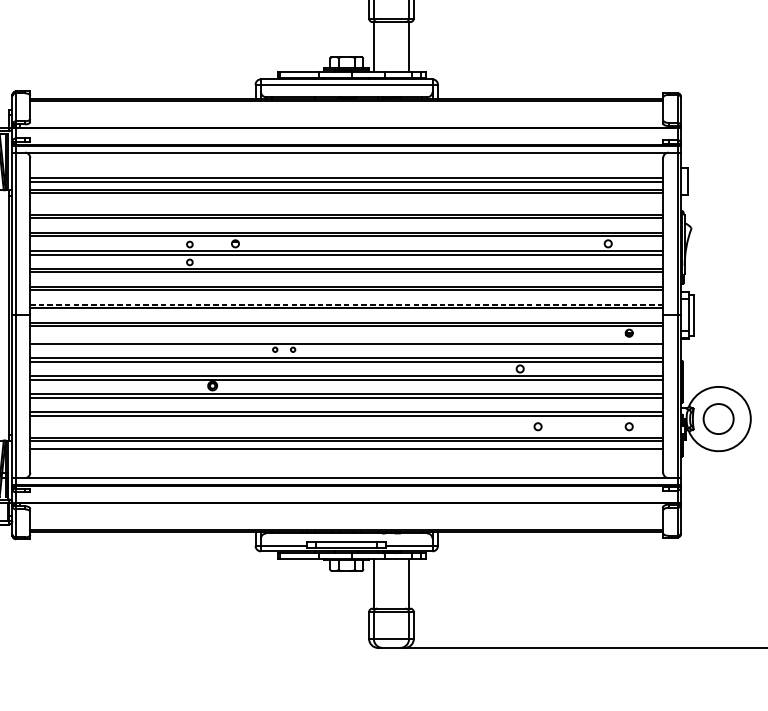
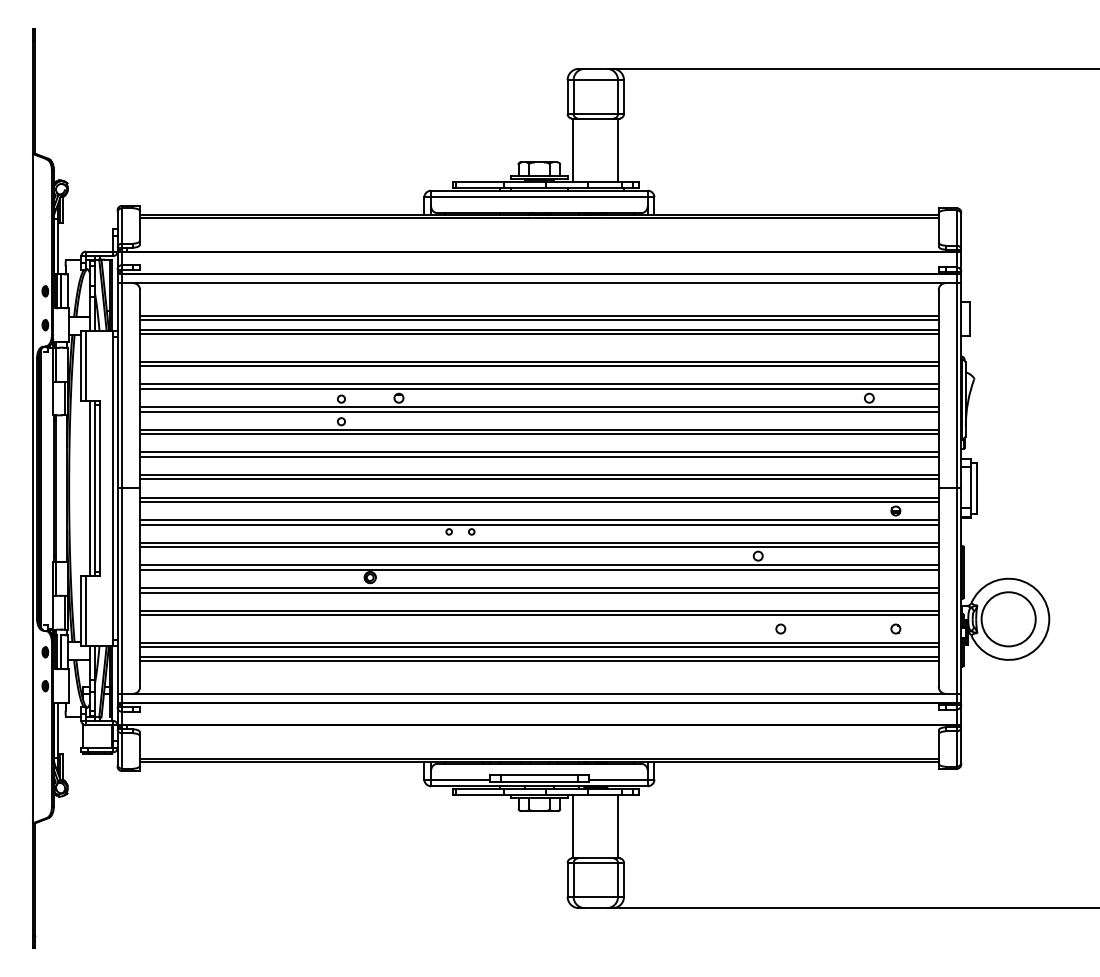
line: (346, 304) -> (538, 474), dashed -> solid
line: (346, 340) -> (539, 520), added
circle: (718, 419) -> (1008, 619), size x1.43
line: (346, 452) -> (539, 661), added

